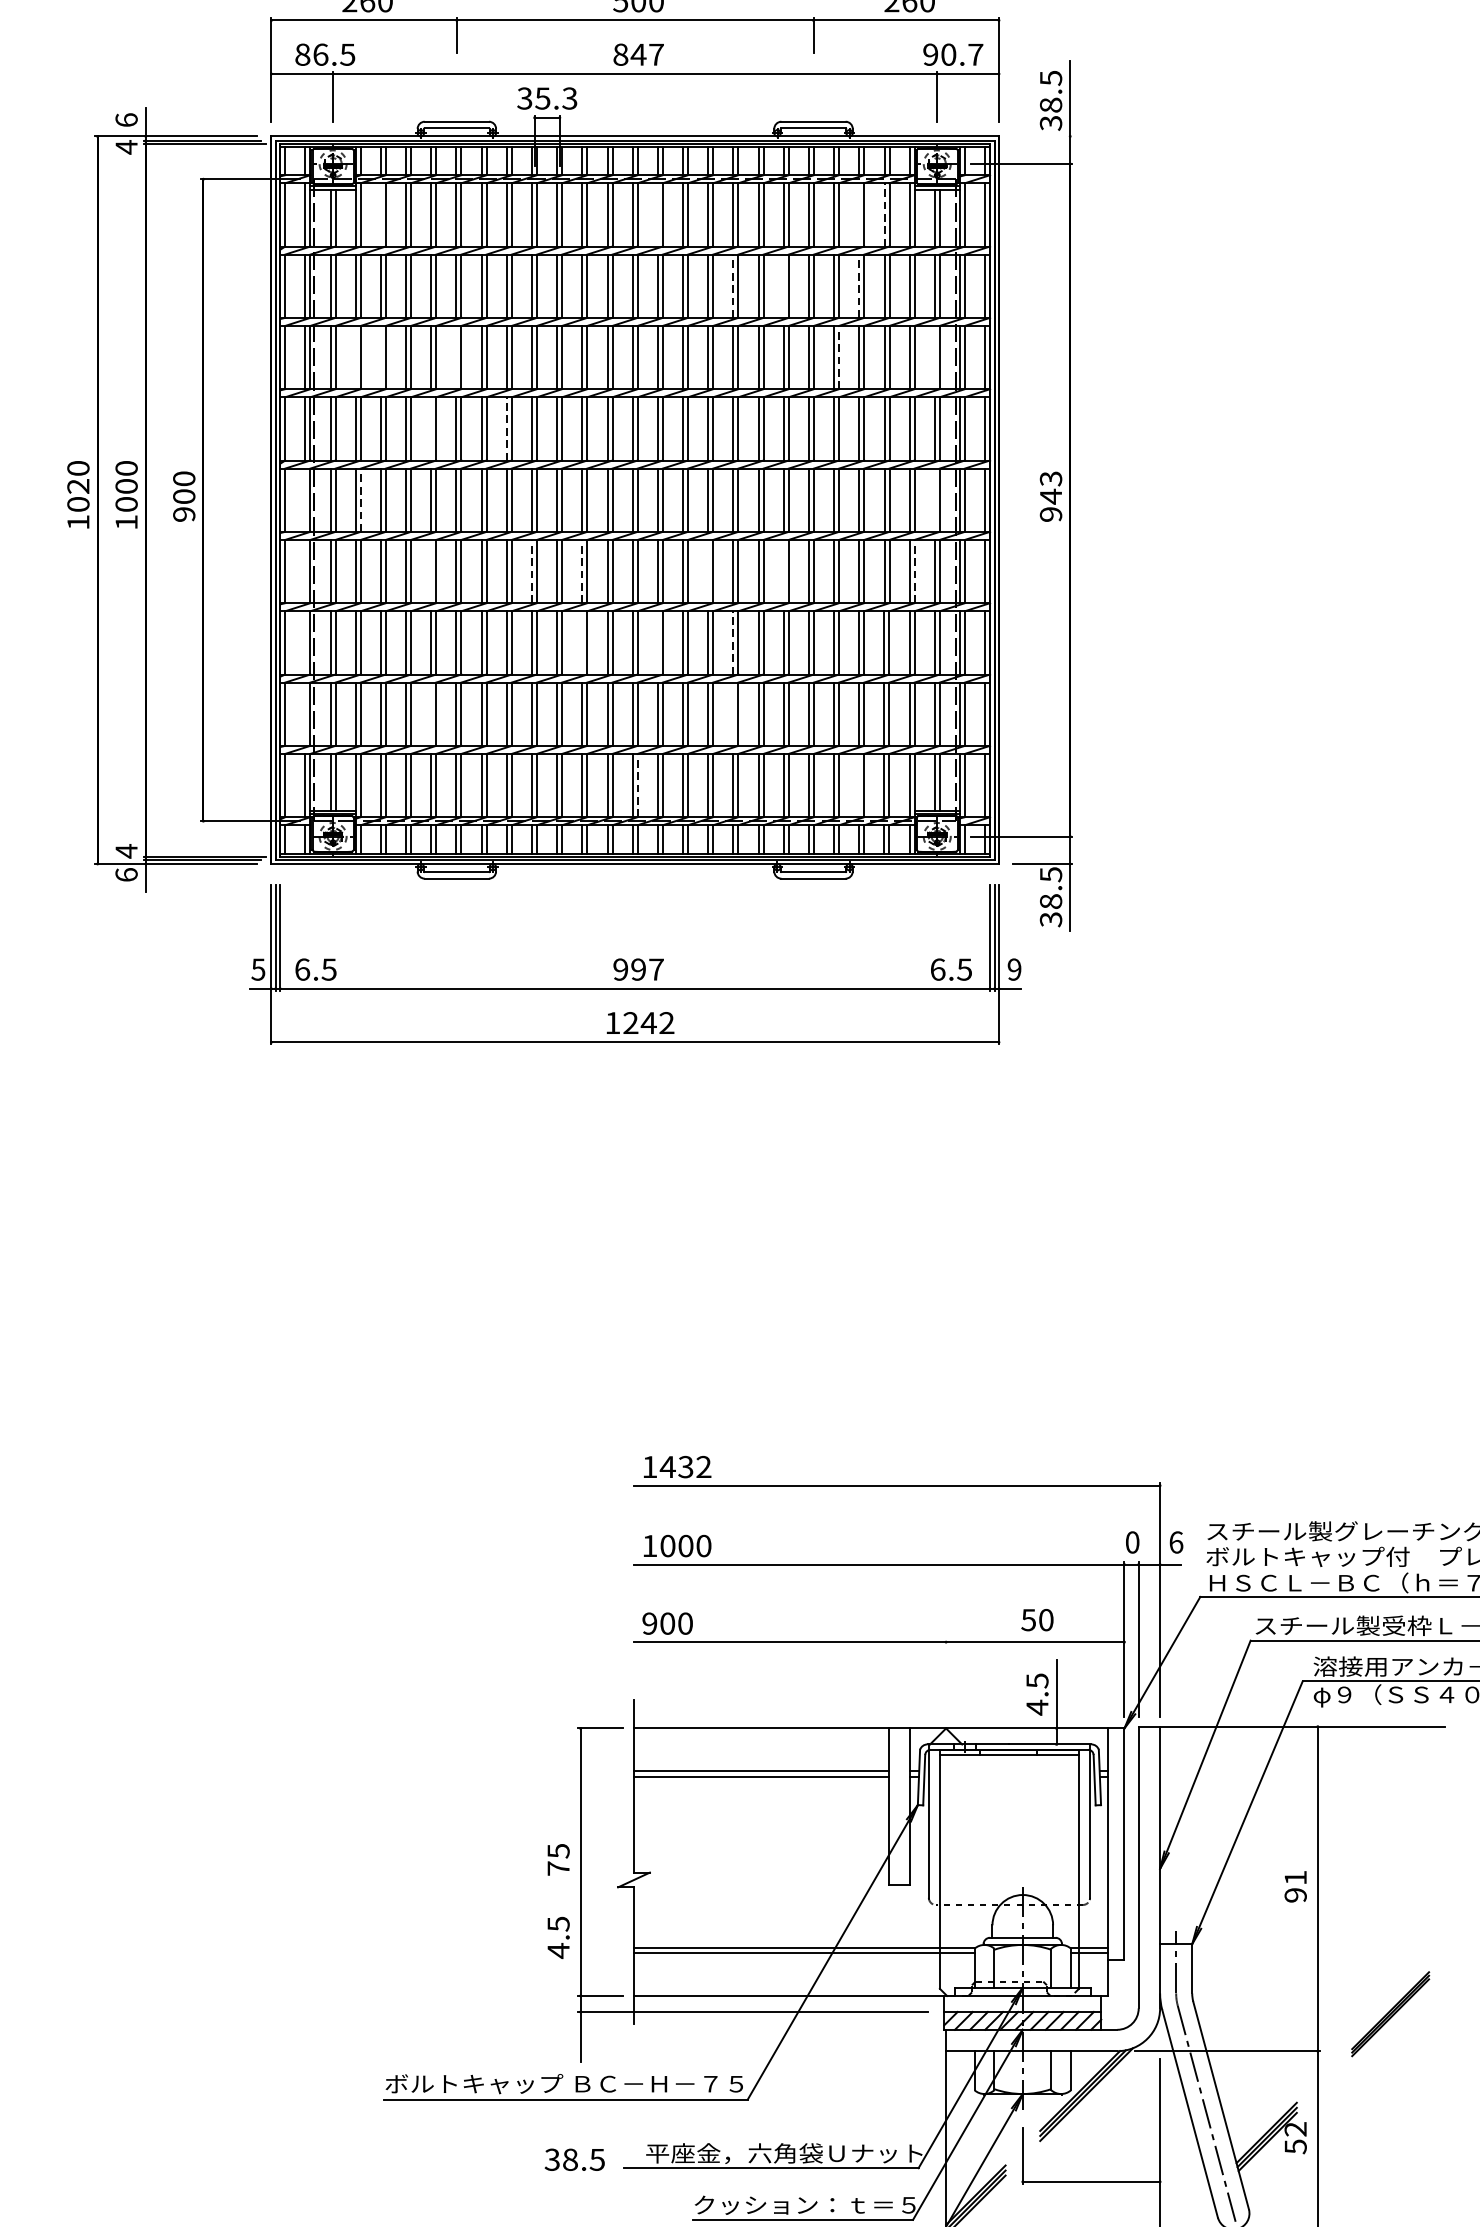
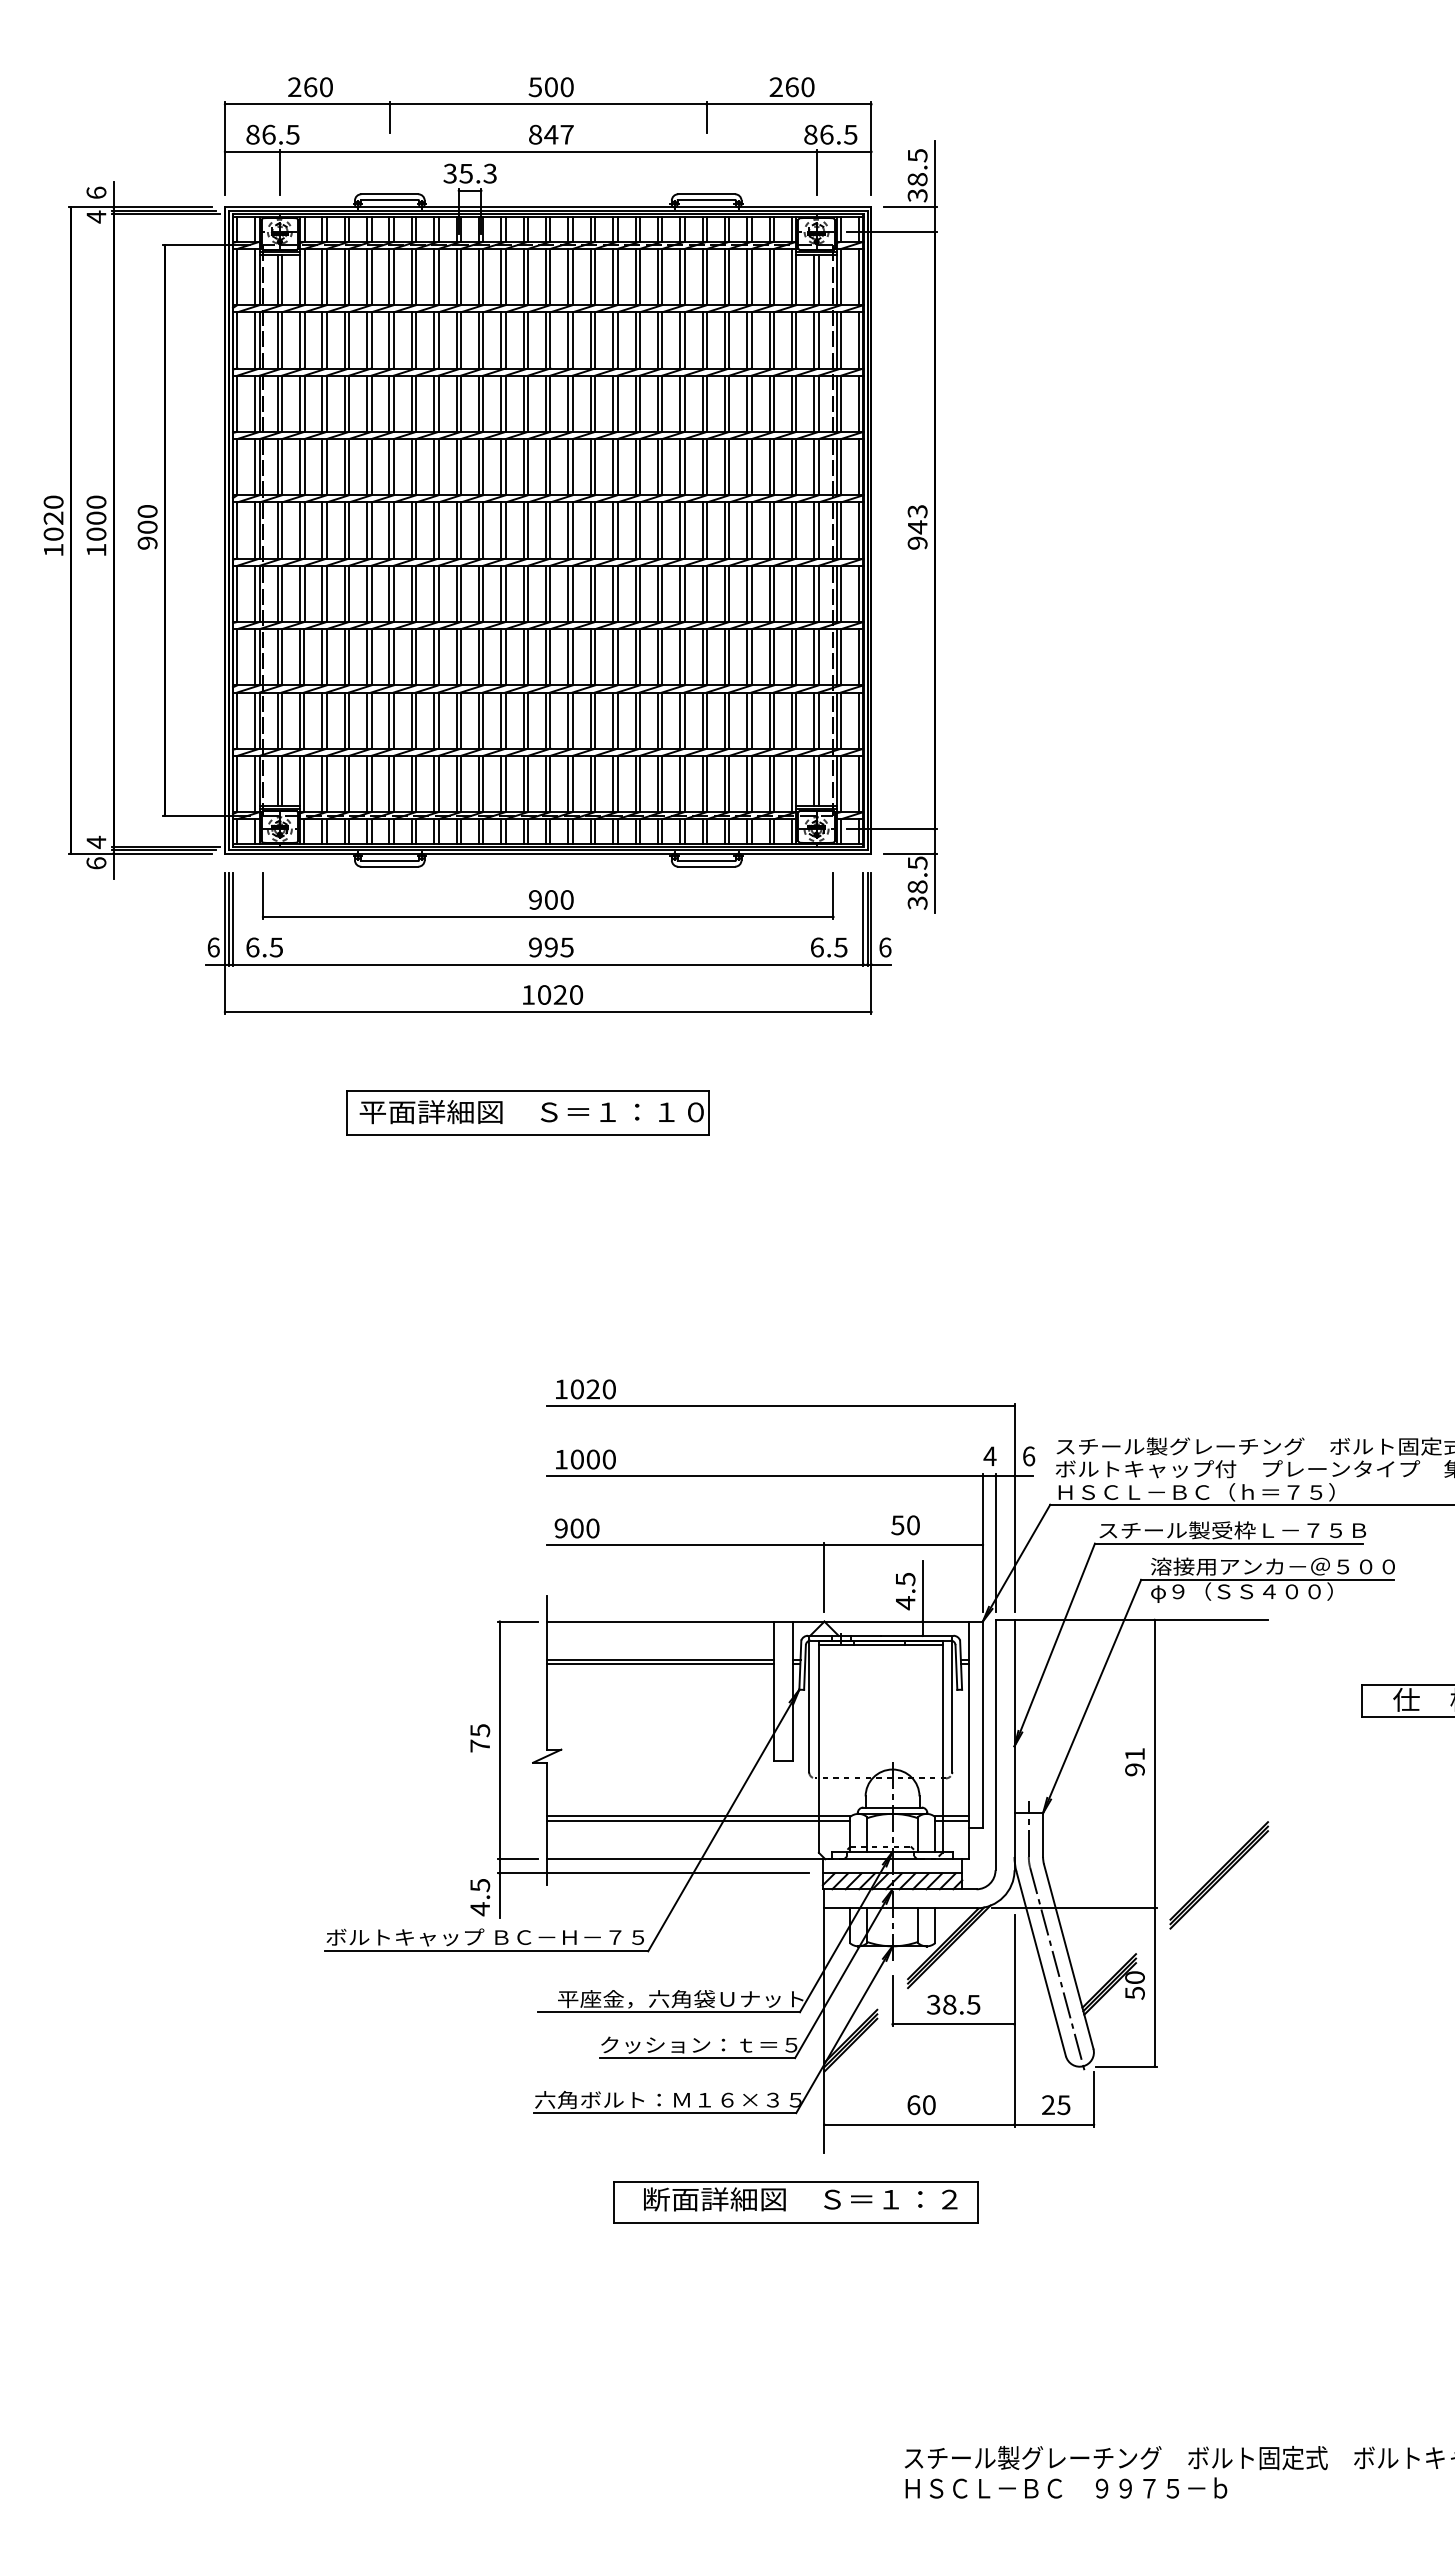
text: (952, 54) -> (830, 134), 90.7 -> 86.5
line: (1042, 136) -> (910, 207), added
line: (381, 214) -> (322, 276), added
line: (657, 214) -> (568, 276), added
line: (859, 214) -> (747, 276), added
line: (884, 214) -> (769, 276), dashed -> solid
line: (733, 285) -> (635, 339), dashed -> solid
line: (859, 285) -> (747, 339), dashed -> solid
line: (784, 286) -> (680, 340), added
line: (356, 357) -> (300, 403), added
line: (381, 357) -> (322, 403), added
line: (456, 357) -> (389, 403), added
line: (839, 357) -> (729, 403), dashed -> solid
line: (934, 357) -> (814, 403), added
line: (507, 428) -> (434, 466), dashed -> solid
line: (431, 429) -> (367, 467), added
line: (305, 500) -> (255, 530), added
line: (360, 500) -> (304, 530), dashed -> solid
line: (934, 500) -> (814, 530), added
line: (305, 571) -> (255, 593), added
line: (431, 571) -> (367, 593), added
line: (531, 571) -> (456, 593), dashed -> solid
line: (582, 571) -> (501, 593), dashed -> solid
line: (708, 571) -> (613, 593), added
line: (784, 571) -> (680, 593), added
line: (914, 571) -> (796, 593), dashed -> solid
line: (733, 642) -> (635, 656), dashed -> solid
line: (305, 643) -> (255, 657), added
line: (582, 643) -> (501, 657), added
line: (657, 643) -> (568, 657), added
line: (305, 714) -> (255, 720), added
line: (431, 714) -> (367, 720), added
line: (733, 714) -> (635, 720), added
line: (637, 785) -> (550, 783), dashed -> solid
line: (859, 785) -> (747, 783), added
part: (635, 911) -> (548, 895), added
text: (258, 969) -> (213, 947), 5 -> 6
text: (655, 969) -> (566, 947), 997 -> 995
text: (1014, 969) -> (885, 947), 9 -> 6
text: (648, 1022) -> (560, 994), 1242 -> 1020
part: (611, 1155) -> (527, 1112), added
text: (685, 1467) -> (592, 1389), 1432 -> 1020
text: (1131, 1542) -> (989, 1456), 0 -> 4
line: (946, 1678) -> (824, 1577), added
text: (558, 1937) -> (480, 1897), moved
part: (1390, 2014) -> (1219, 1875), size x1.43
text: (1295, 2129) -> (1134, 1977), 52 -> 50
text: (574, 2159) -> (953, 2004), moved

